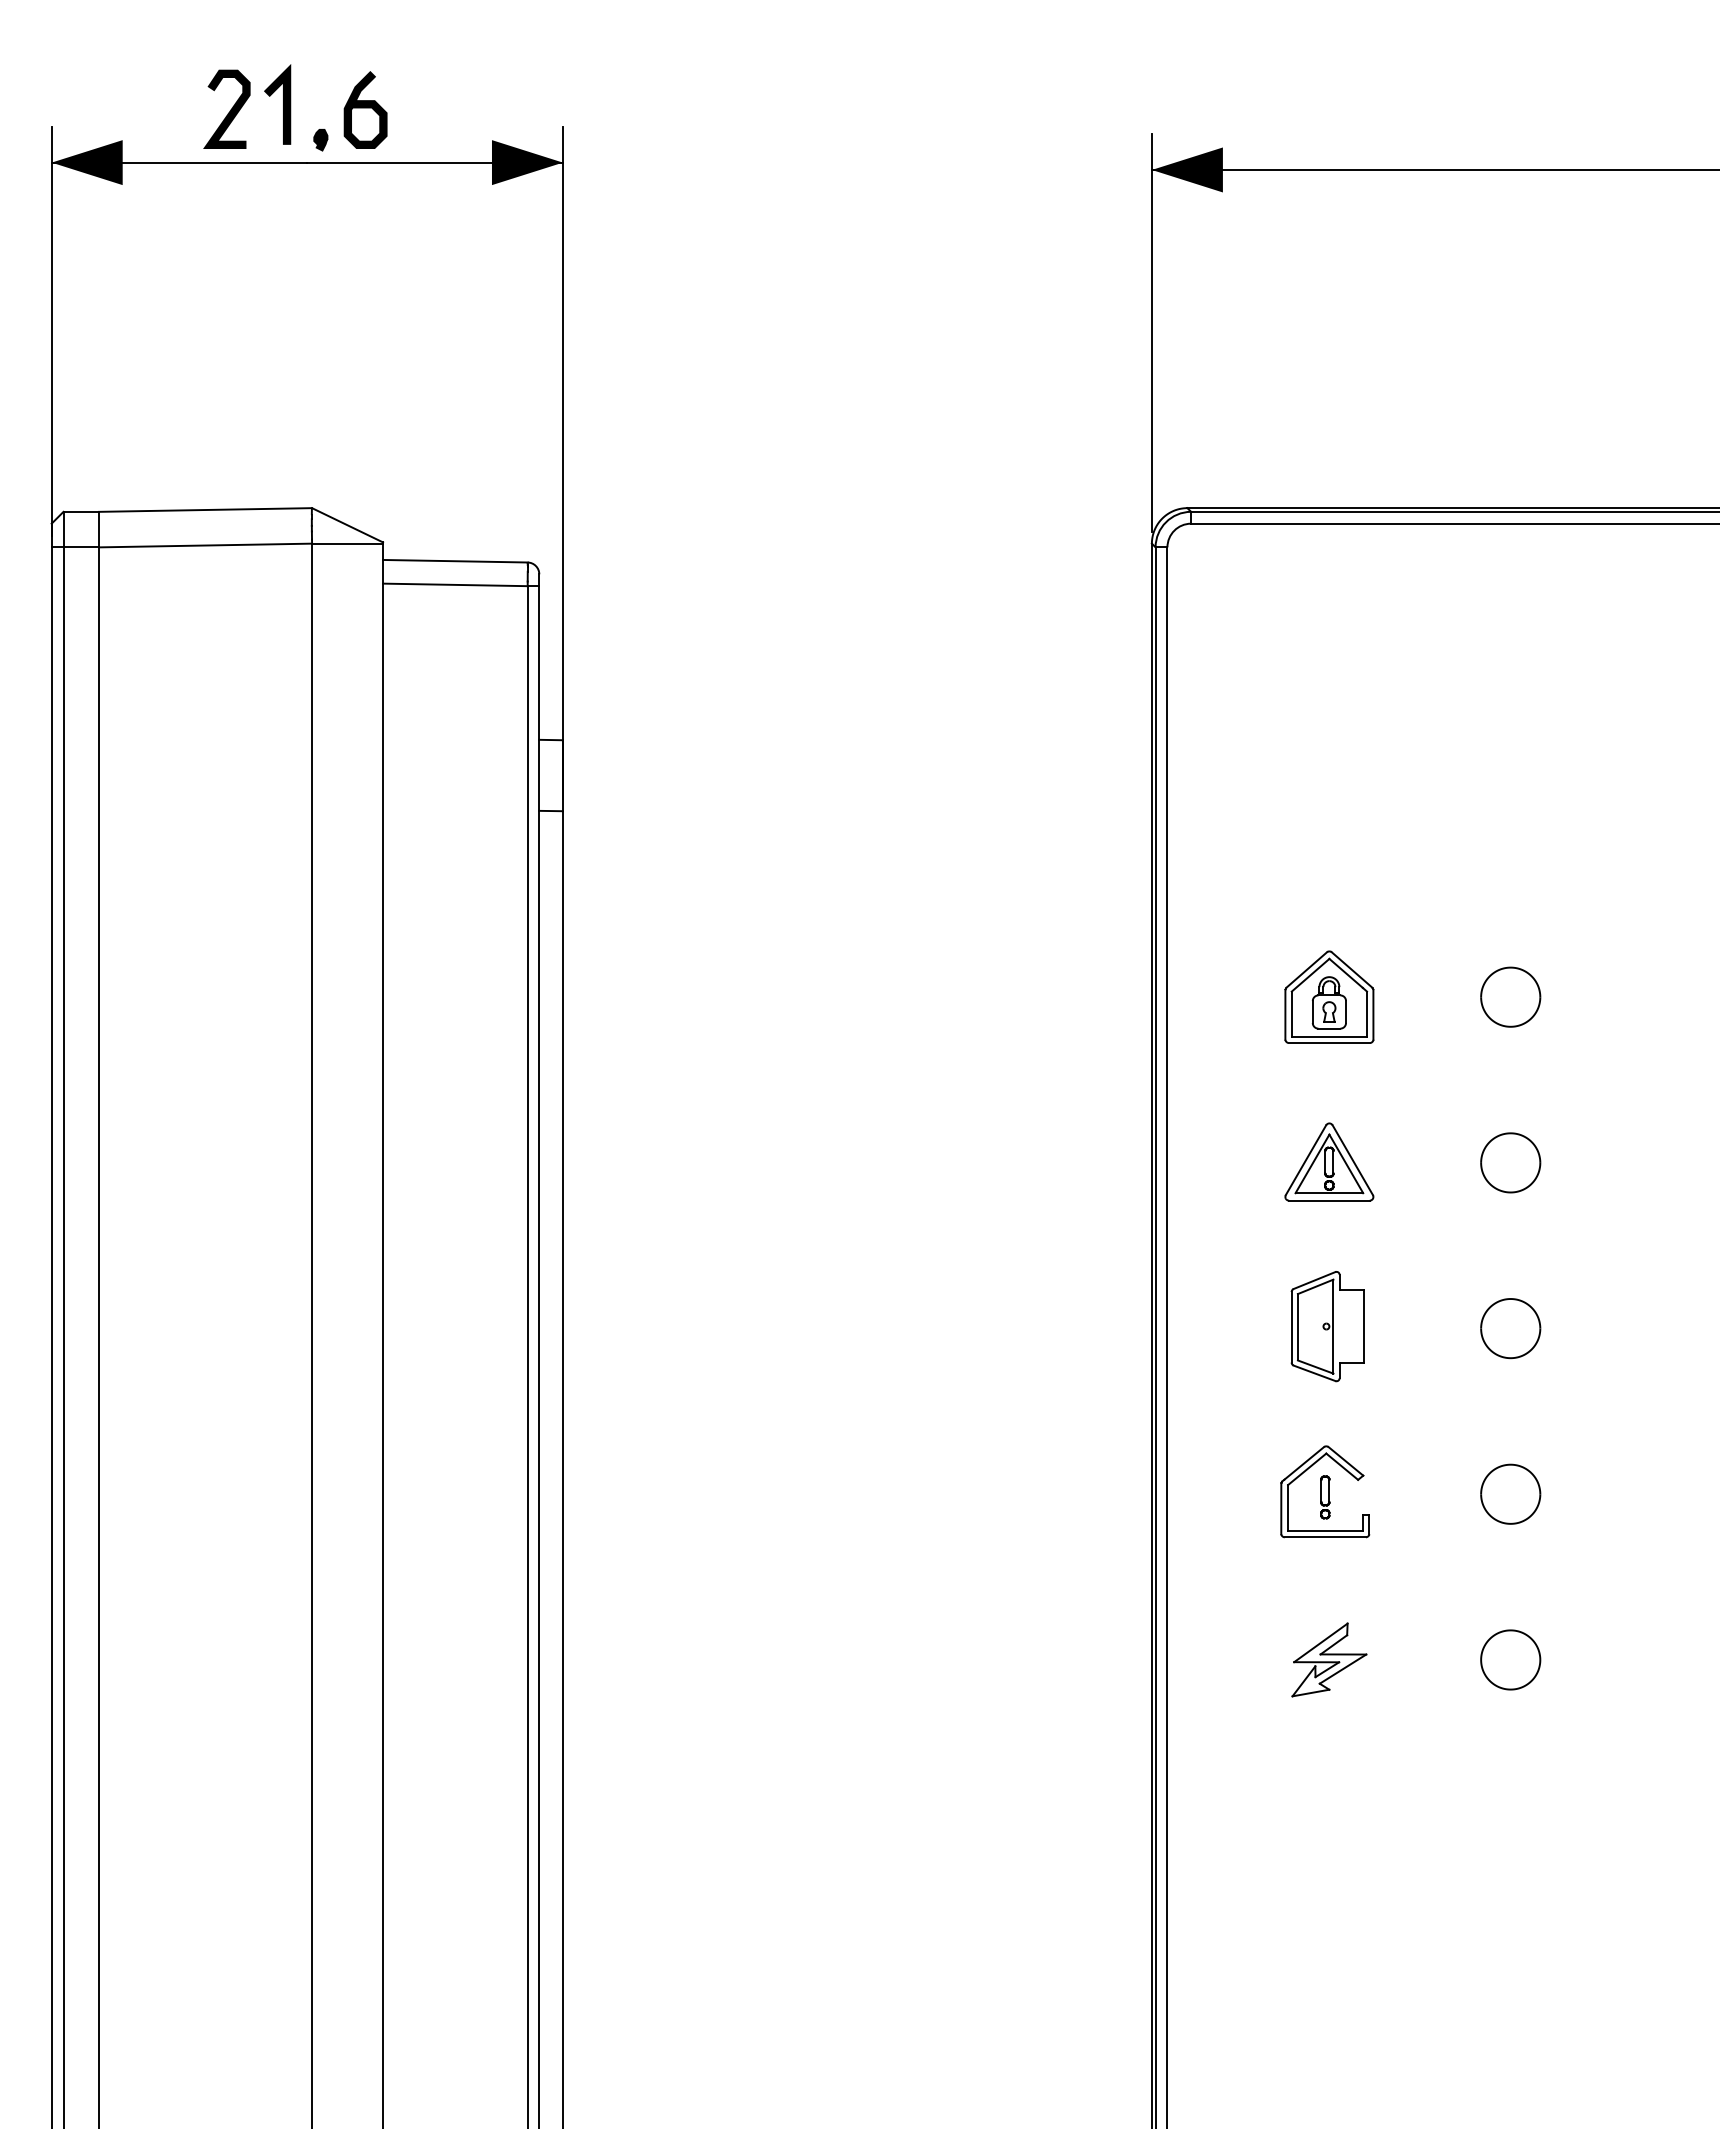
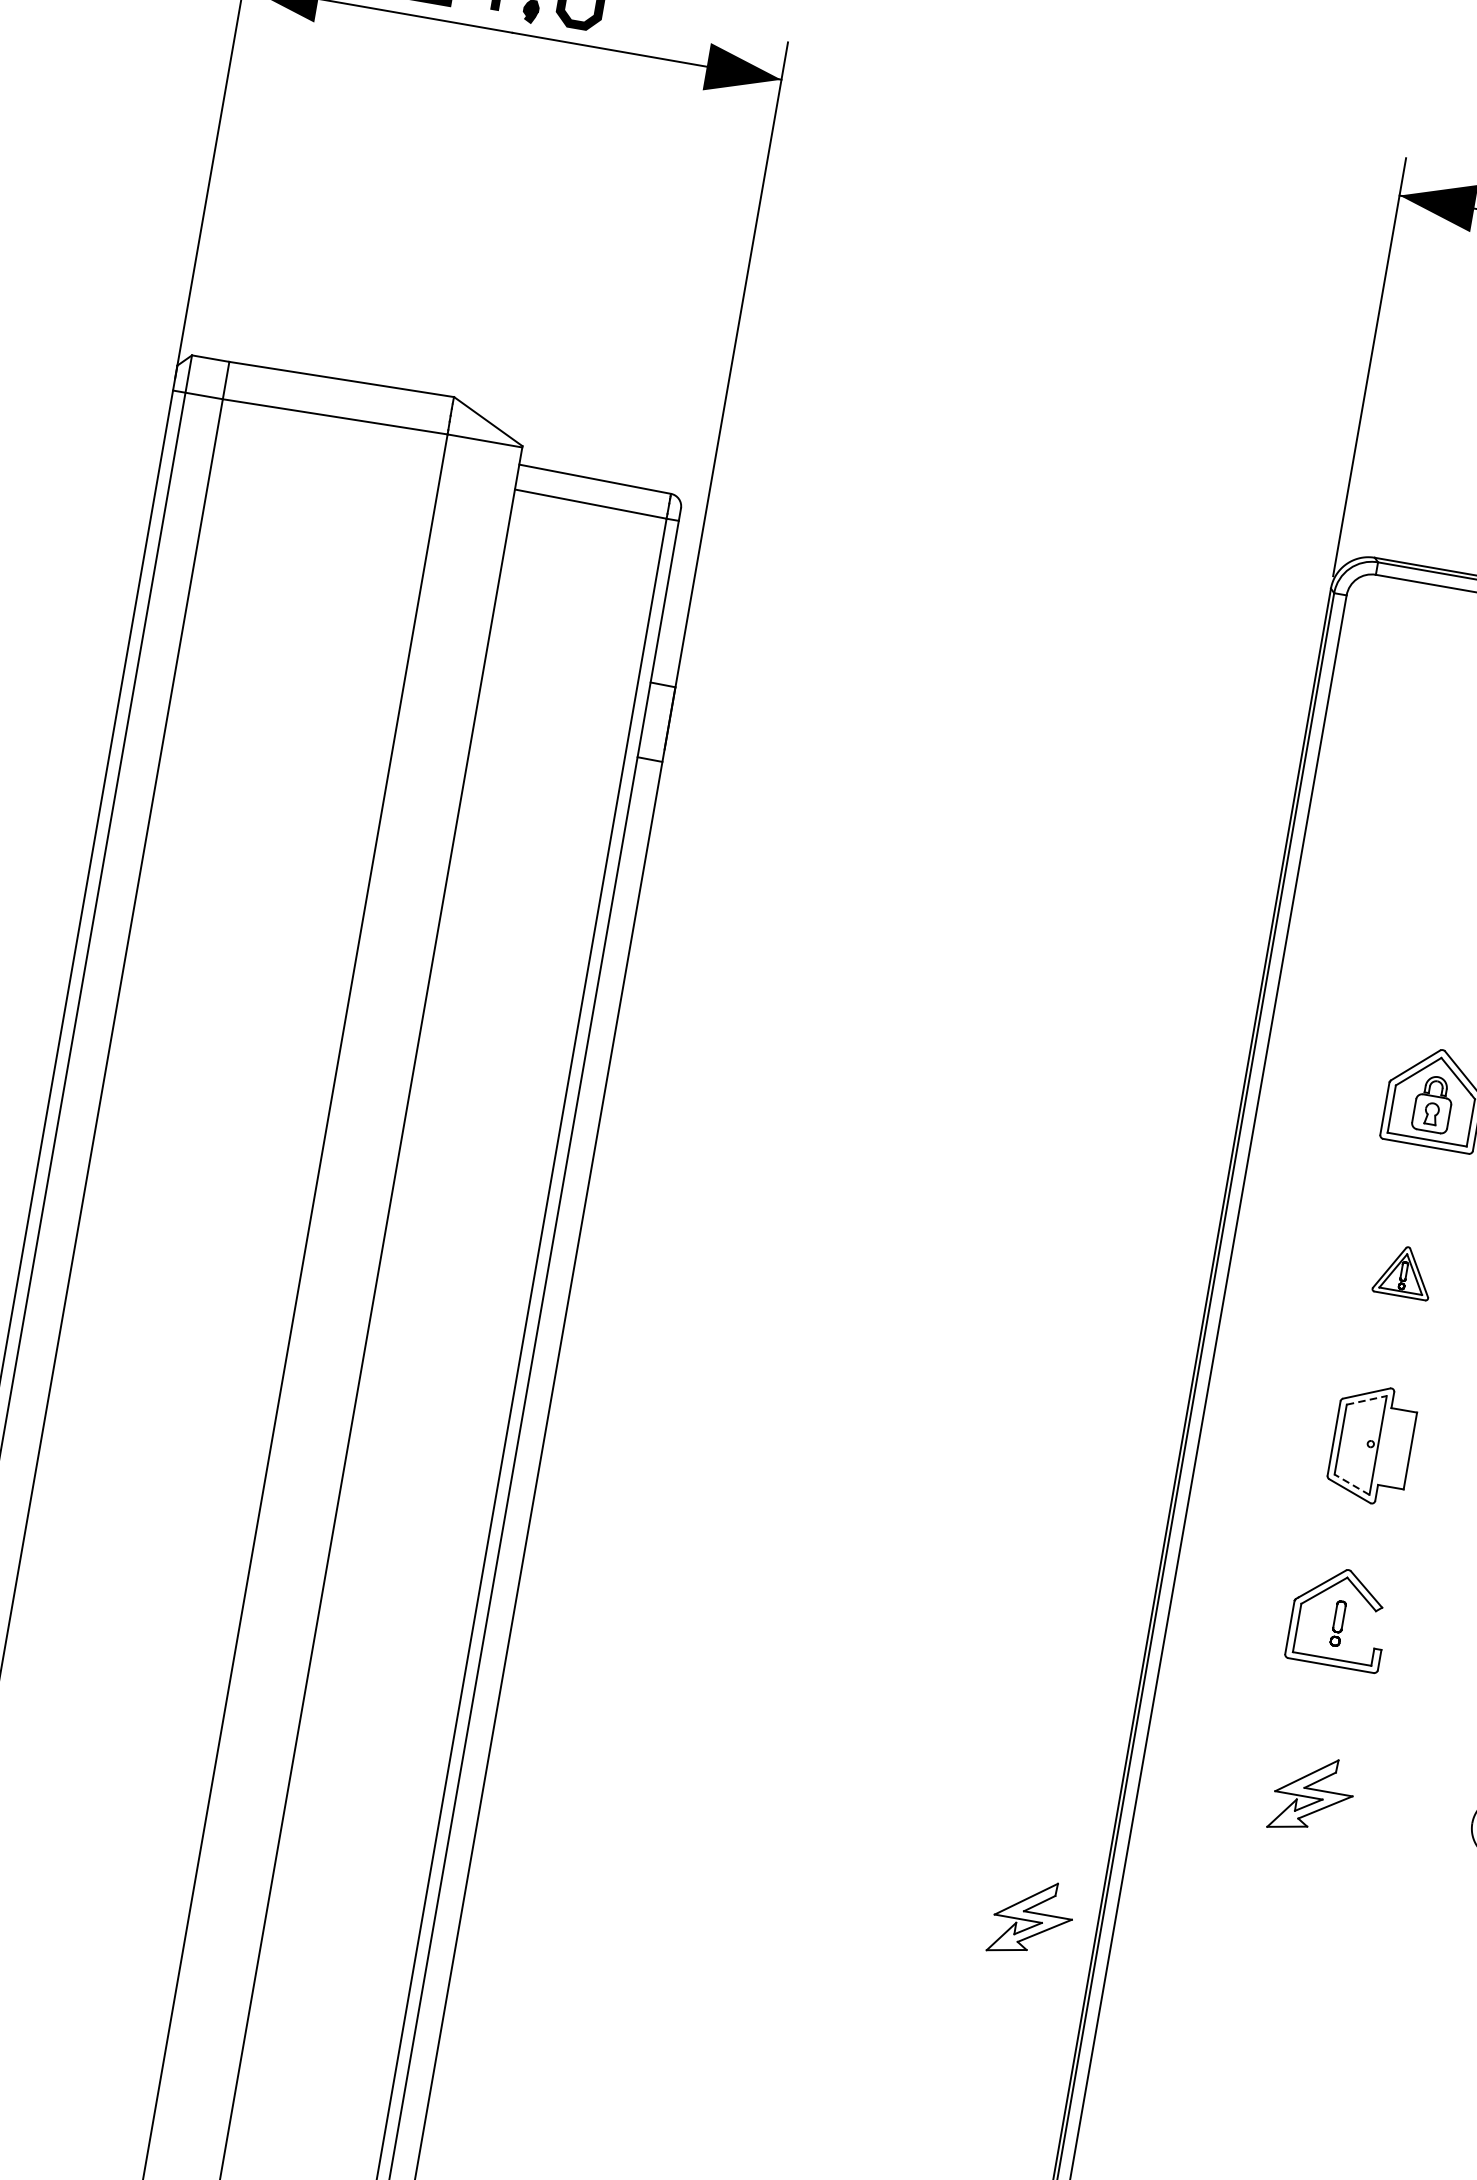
part: (1329, 1161) -> (1404, 1271), size x0.6
line: (1316, 1286) -> (1367, 1400), solid -> dashed
line: (1315, 1367) -> (1351, 1485), solid -> dashed
part: (1090, 1818) -> (1032, 1918), added

